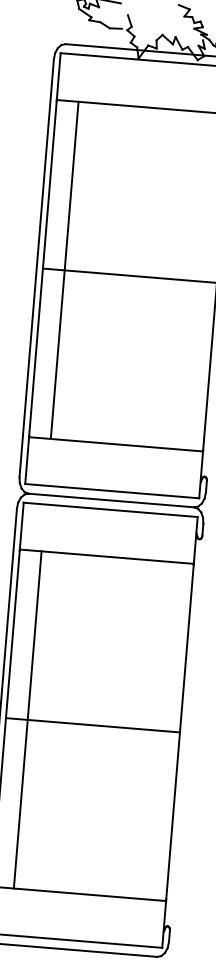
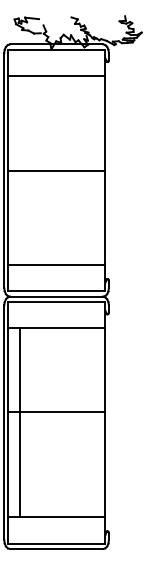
line: (63, 270) -> (19, 170), removed
line: (92, 724) -> (56, 411), moved

